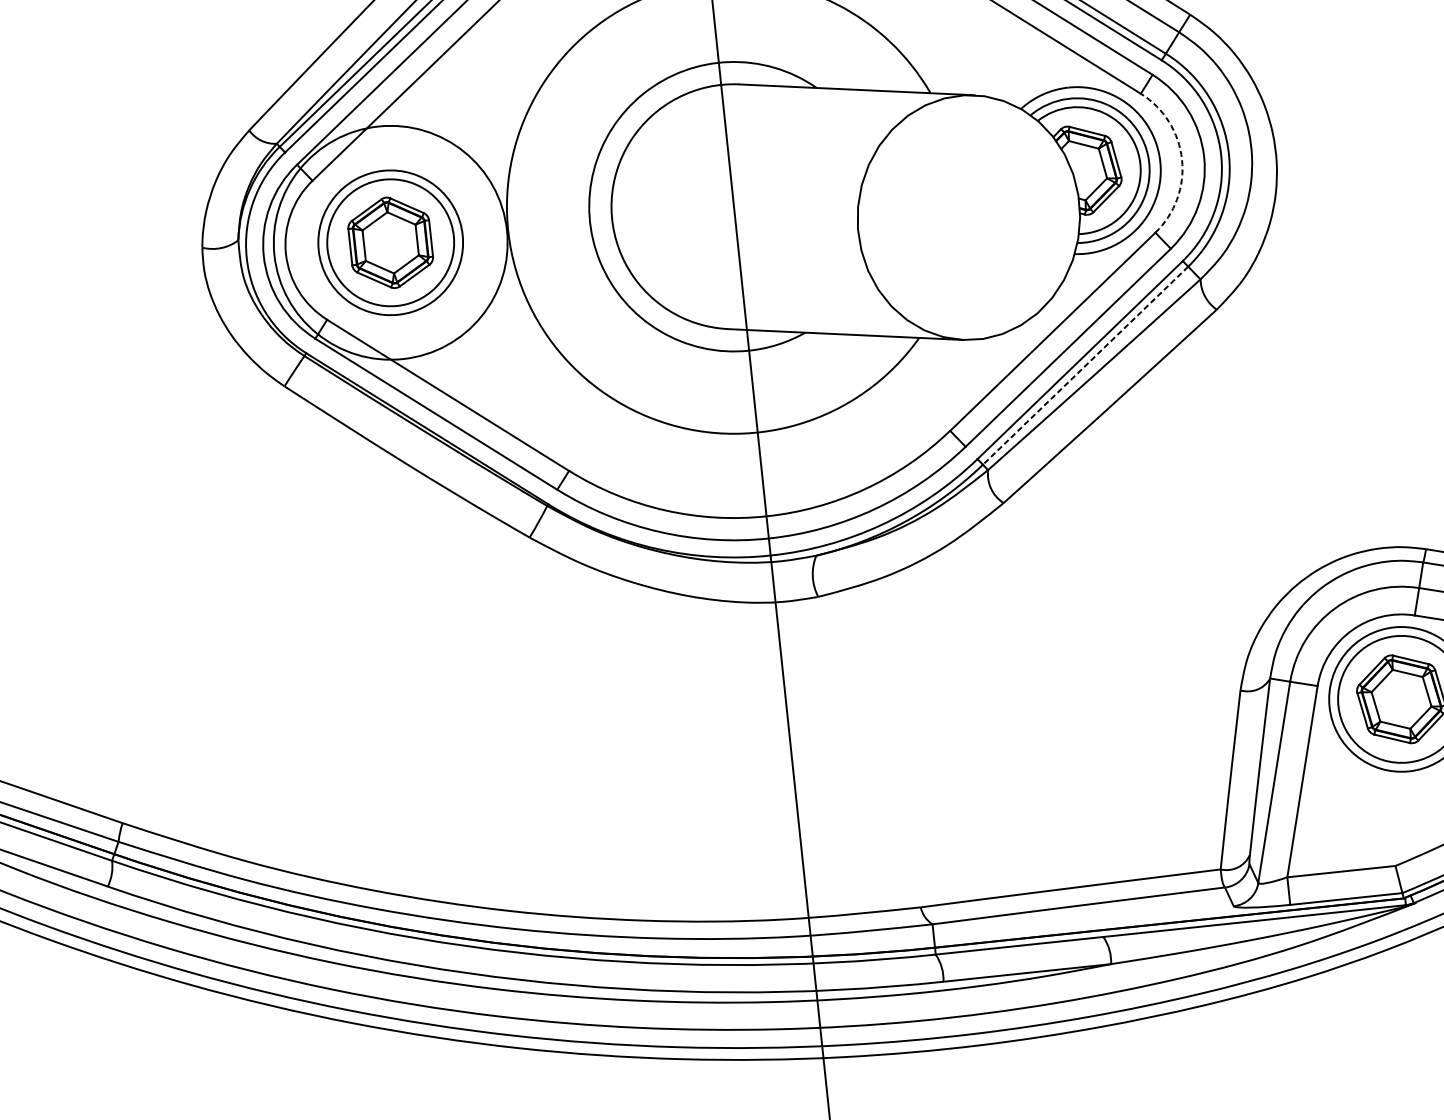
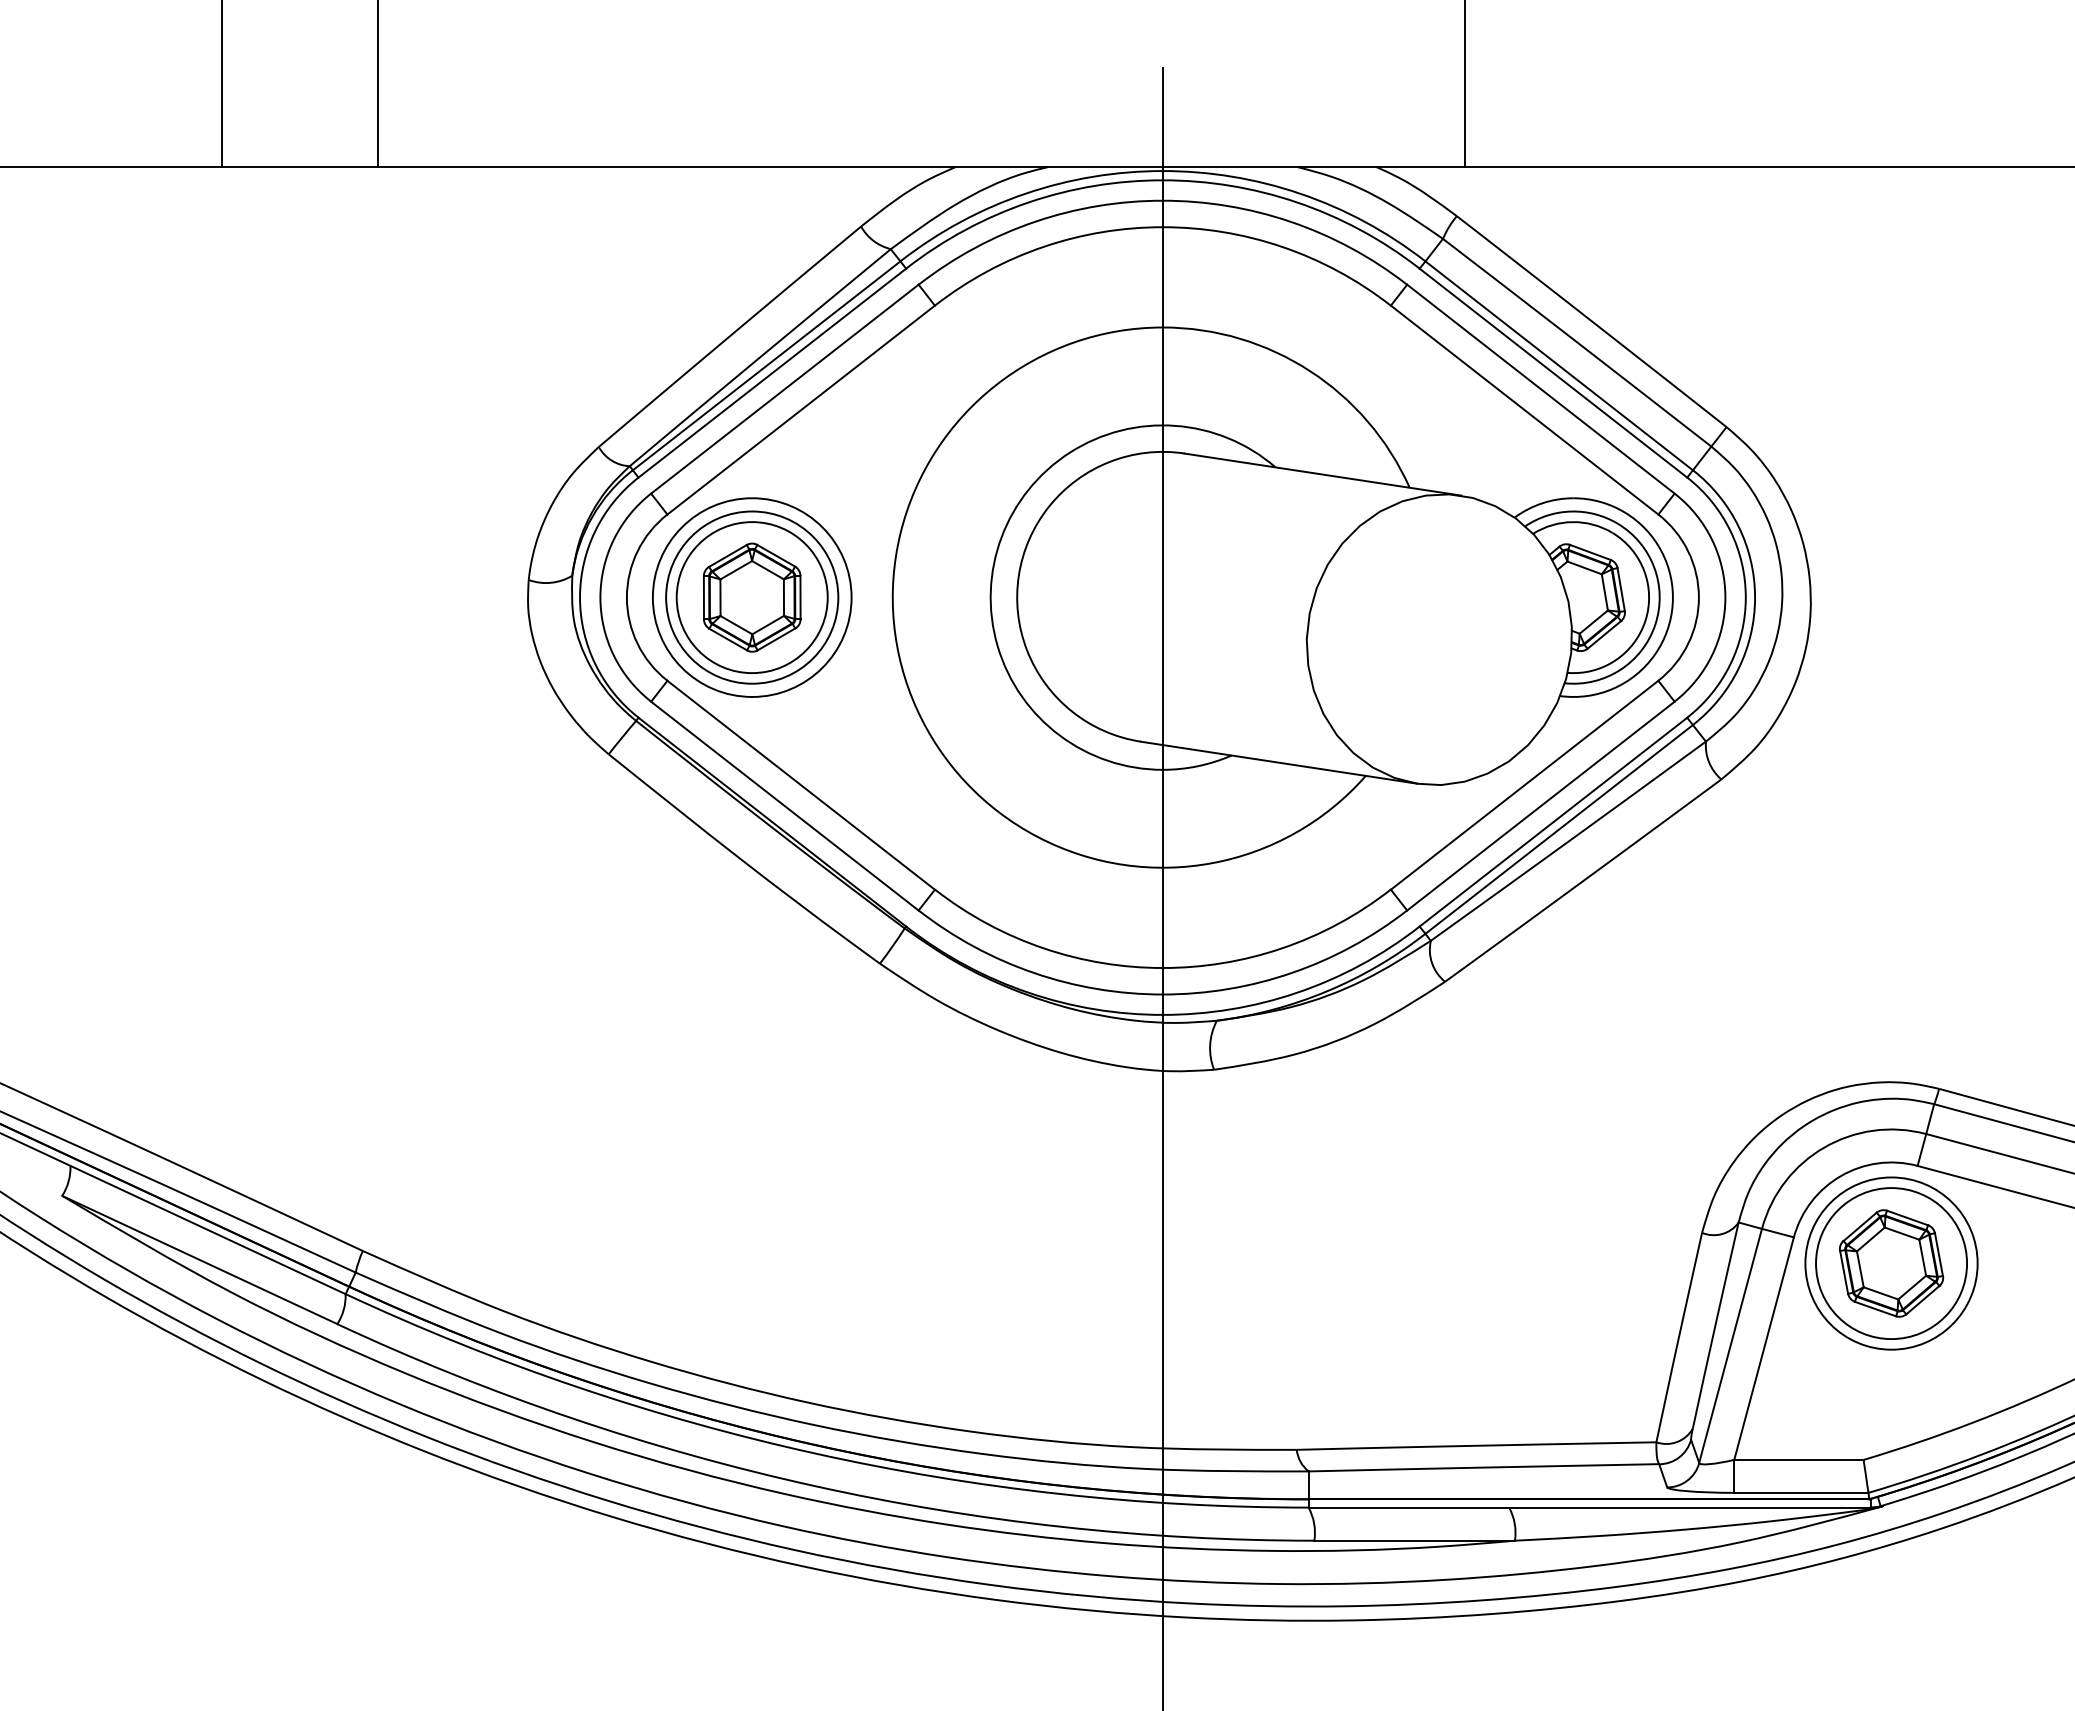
arc: (1181, 159) -> (1698, 597), dashed -> solid
circle: (390, 242) -> (751, 597), size x0.71
line: (1085, 365) -> (1559, 829), dashed -> solid

